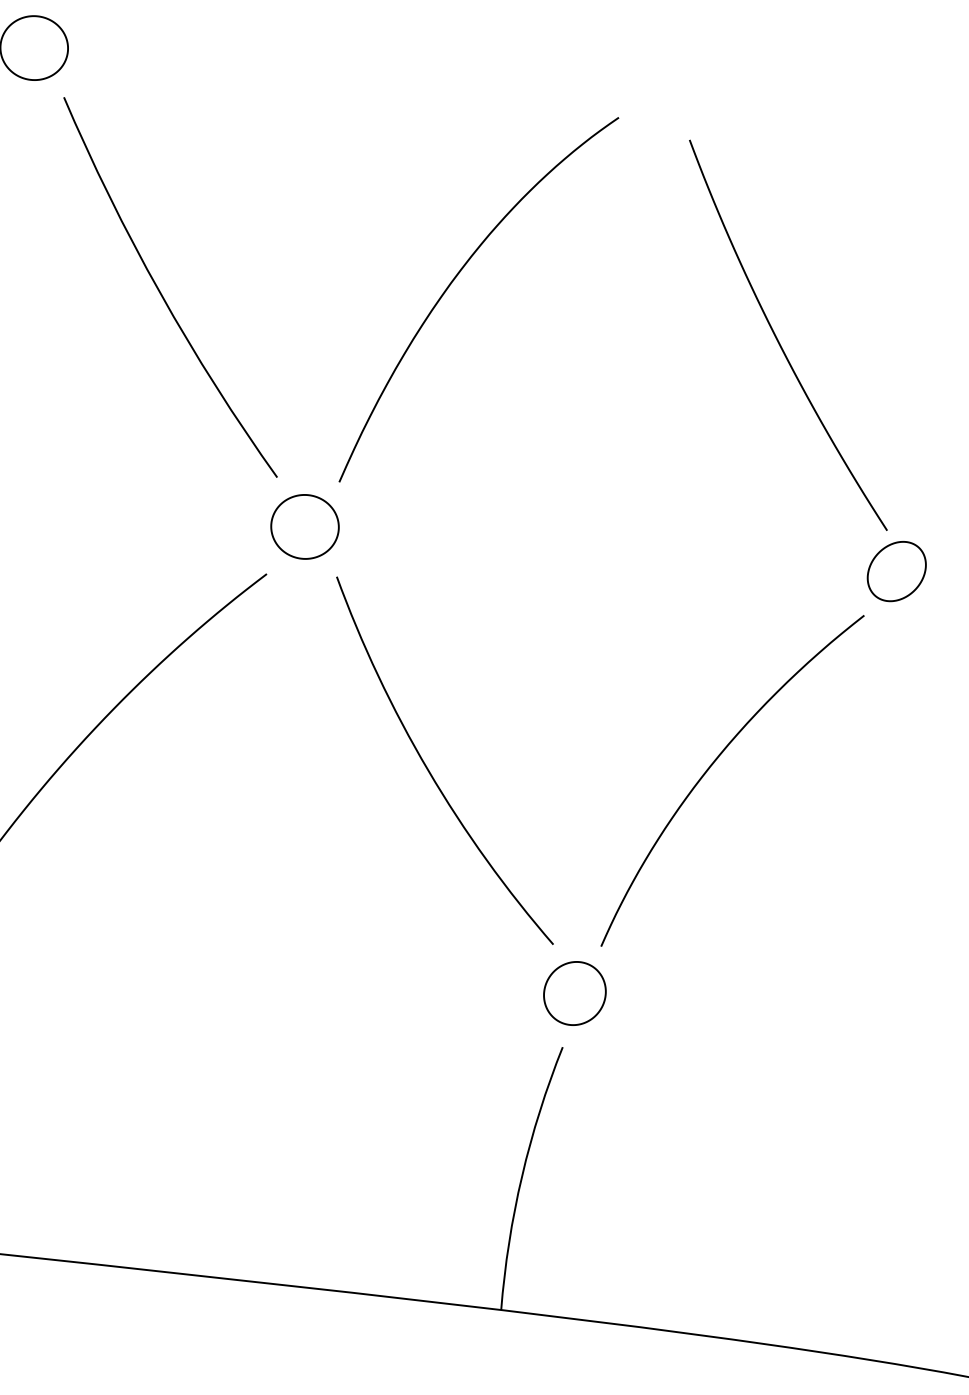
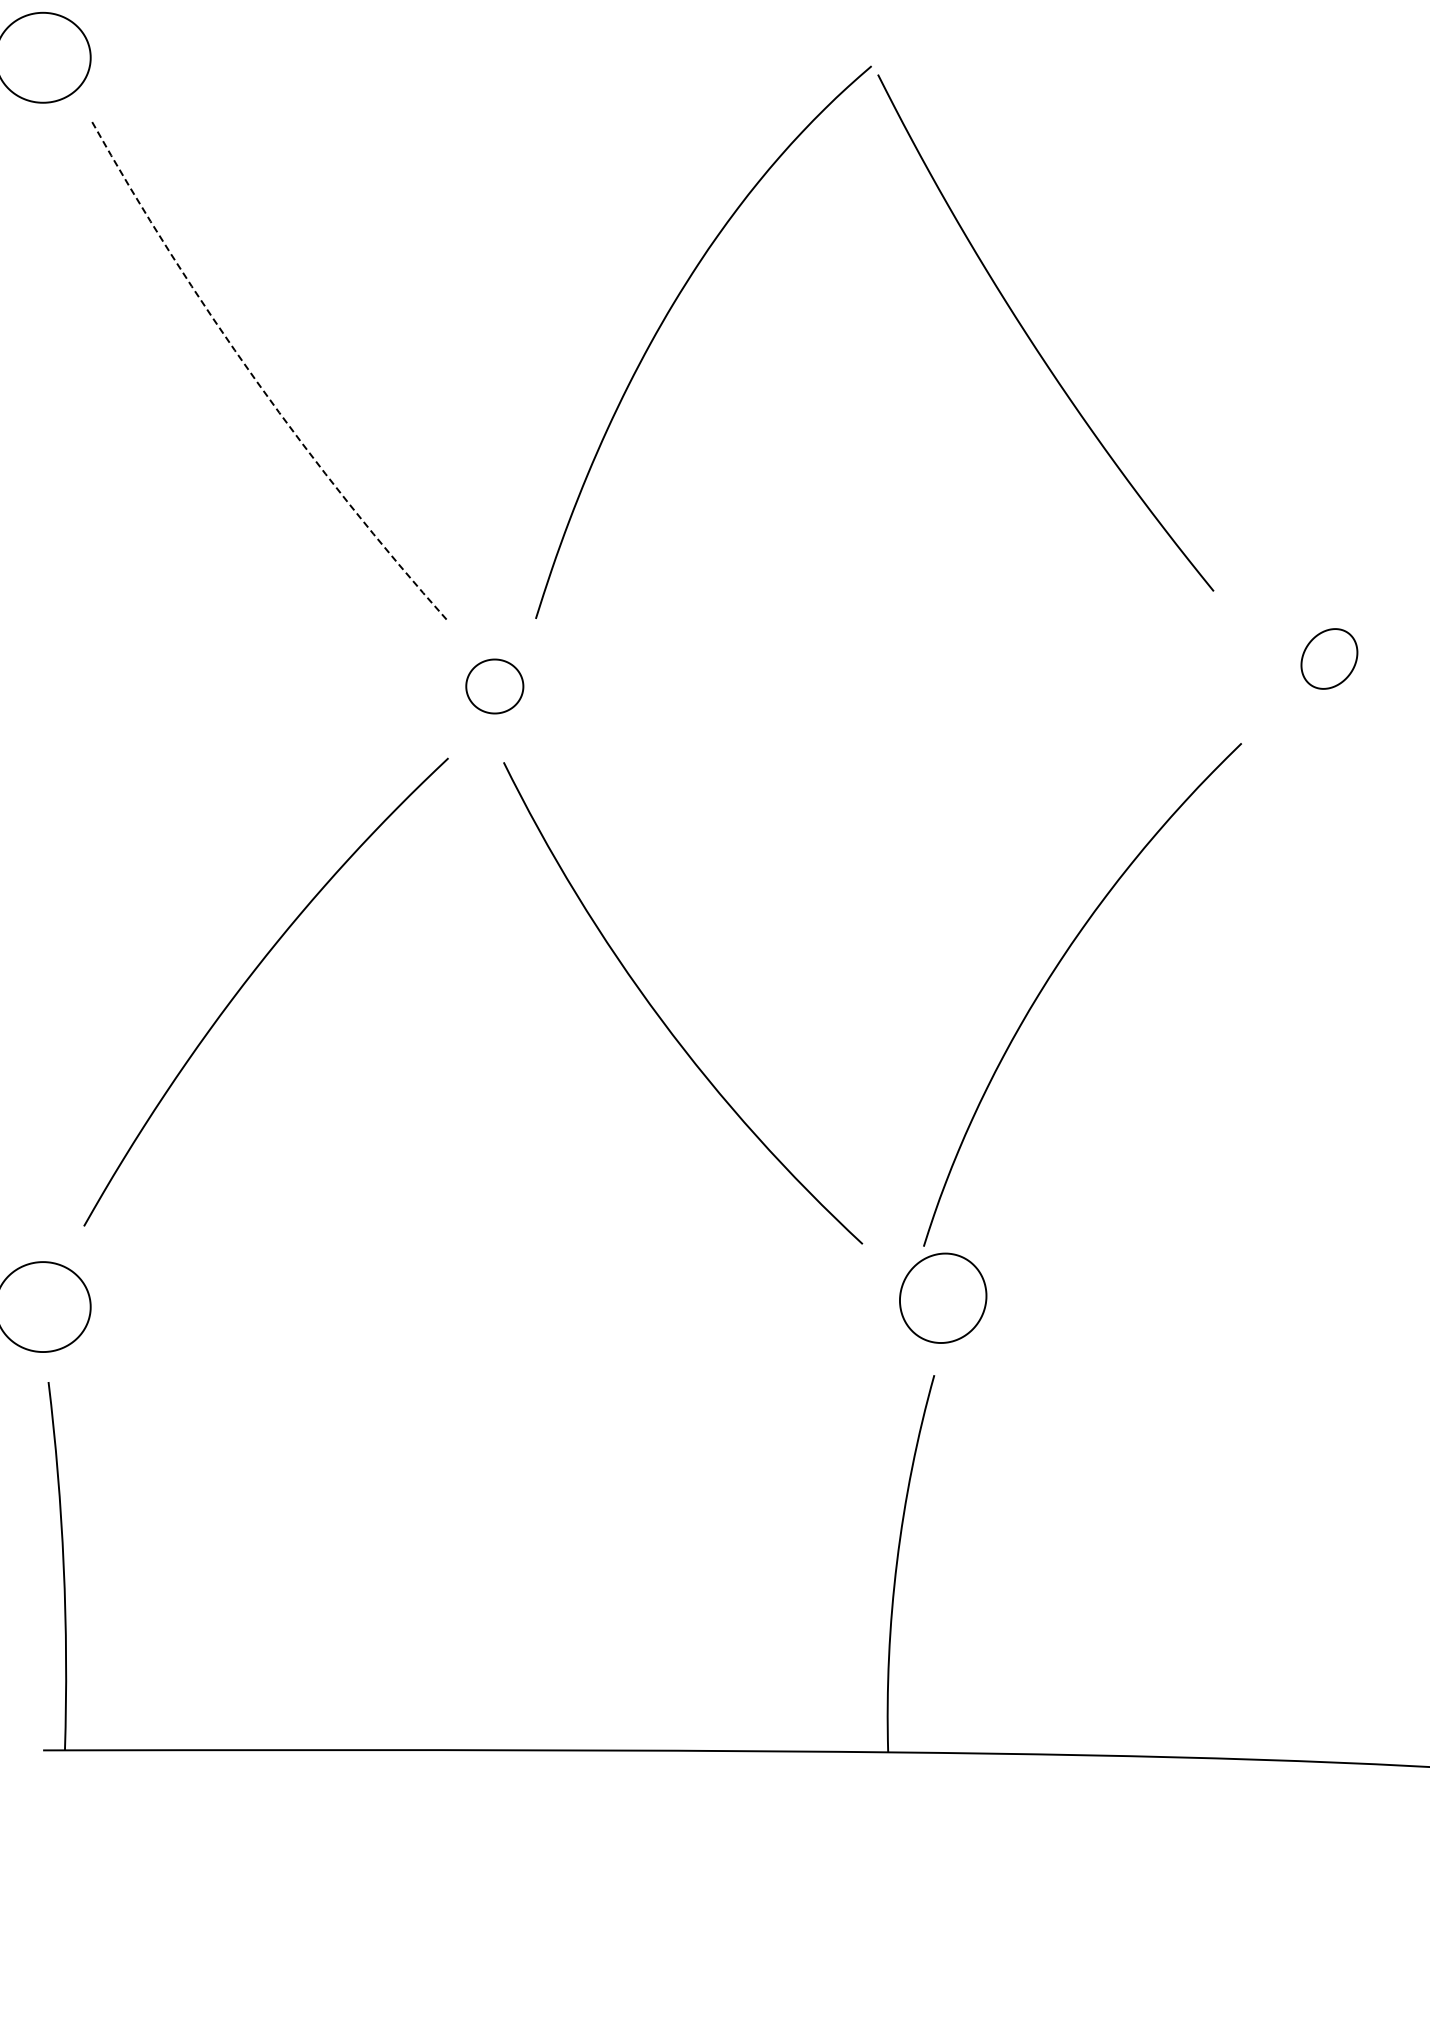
arc: (160, 293) -> (256, 381), solid -> dashed
curve: (778, 341) -> (1033, 342), moved
part: (304, 526) -> (494, 686), size x0.6
part: (896, 571) -> (1329, 658), size x0.7
curve: (713, 763) -> (1053, 973), moved
arc: (429, 771) -> (663, 1020), moved

